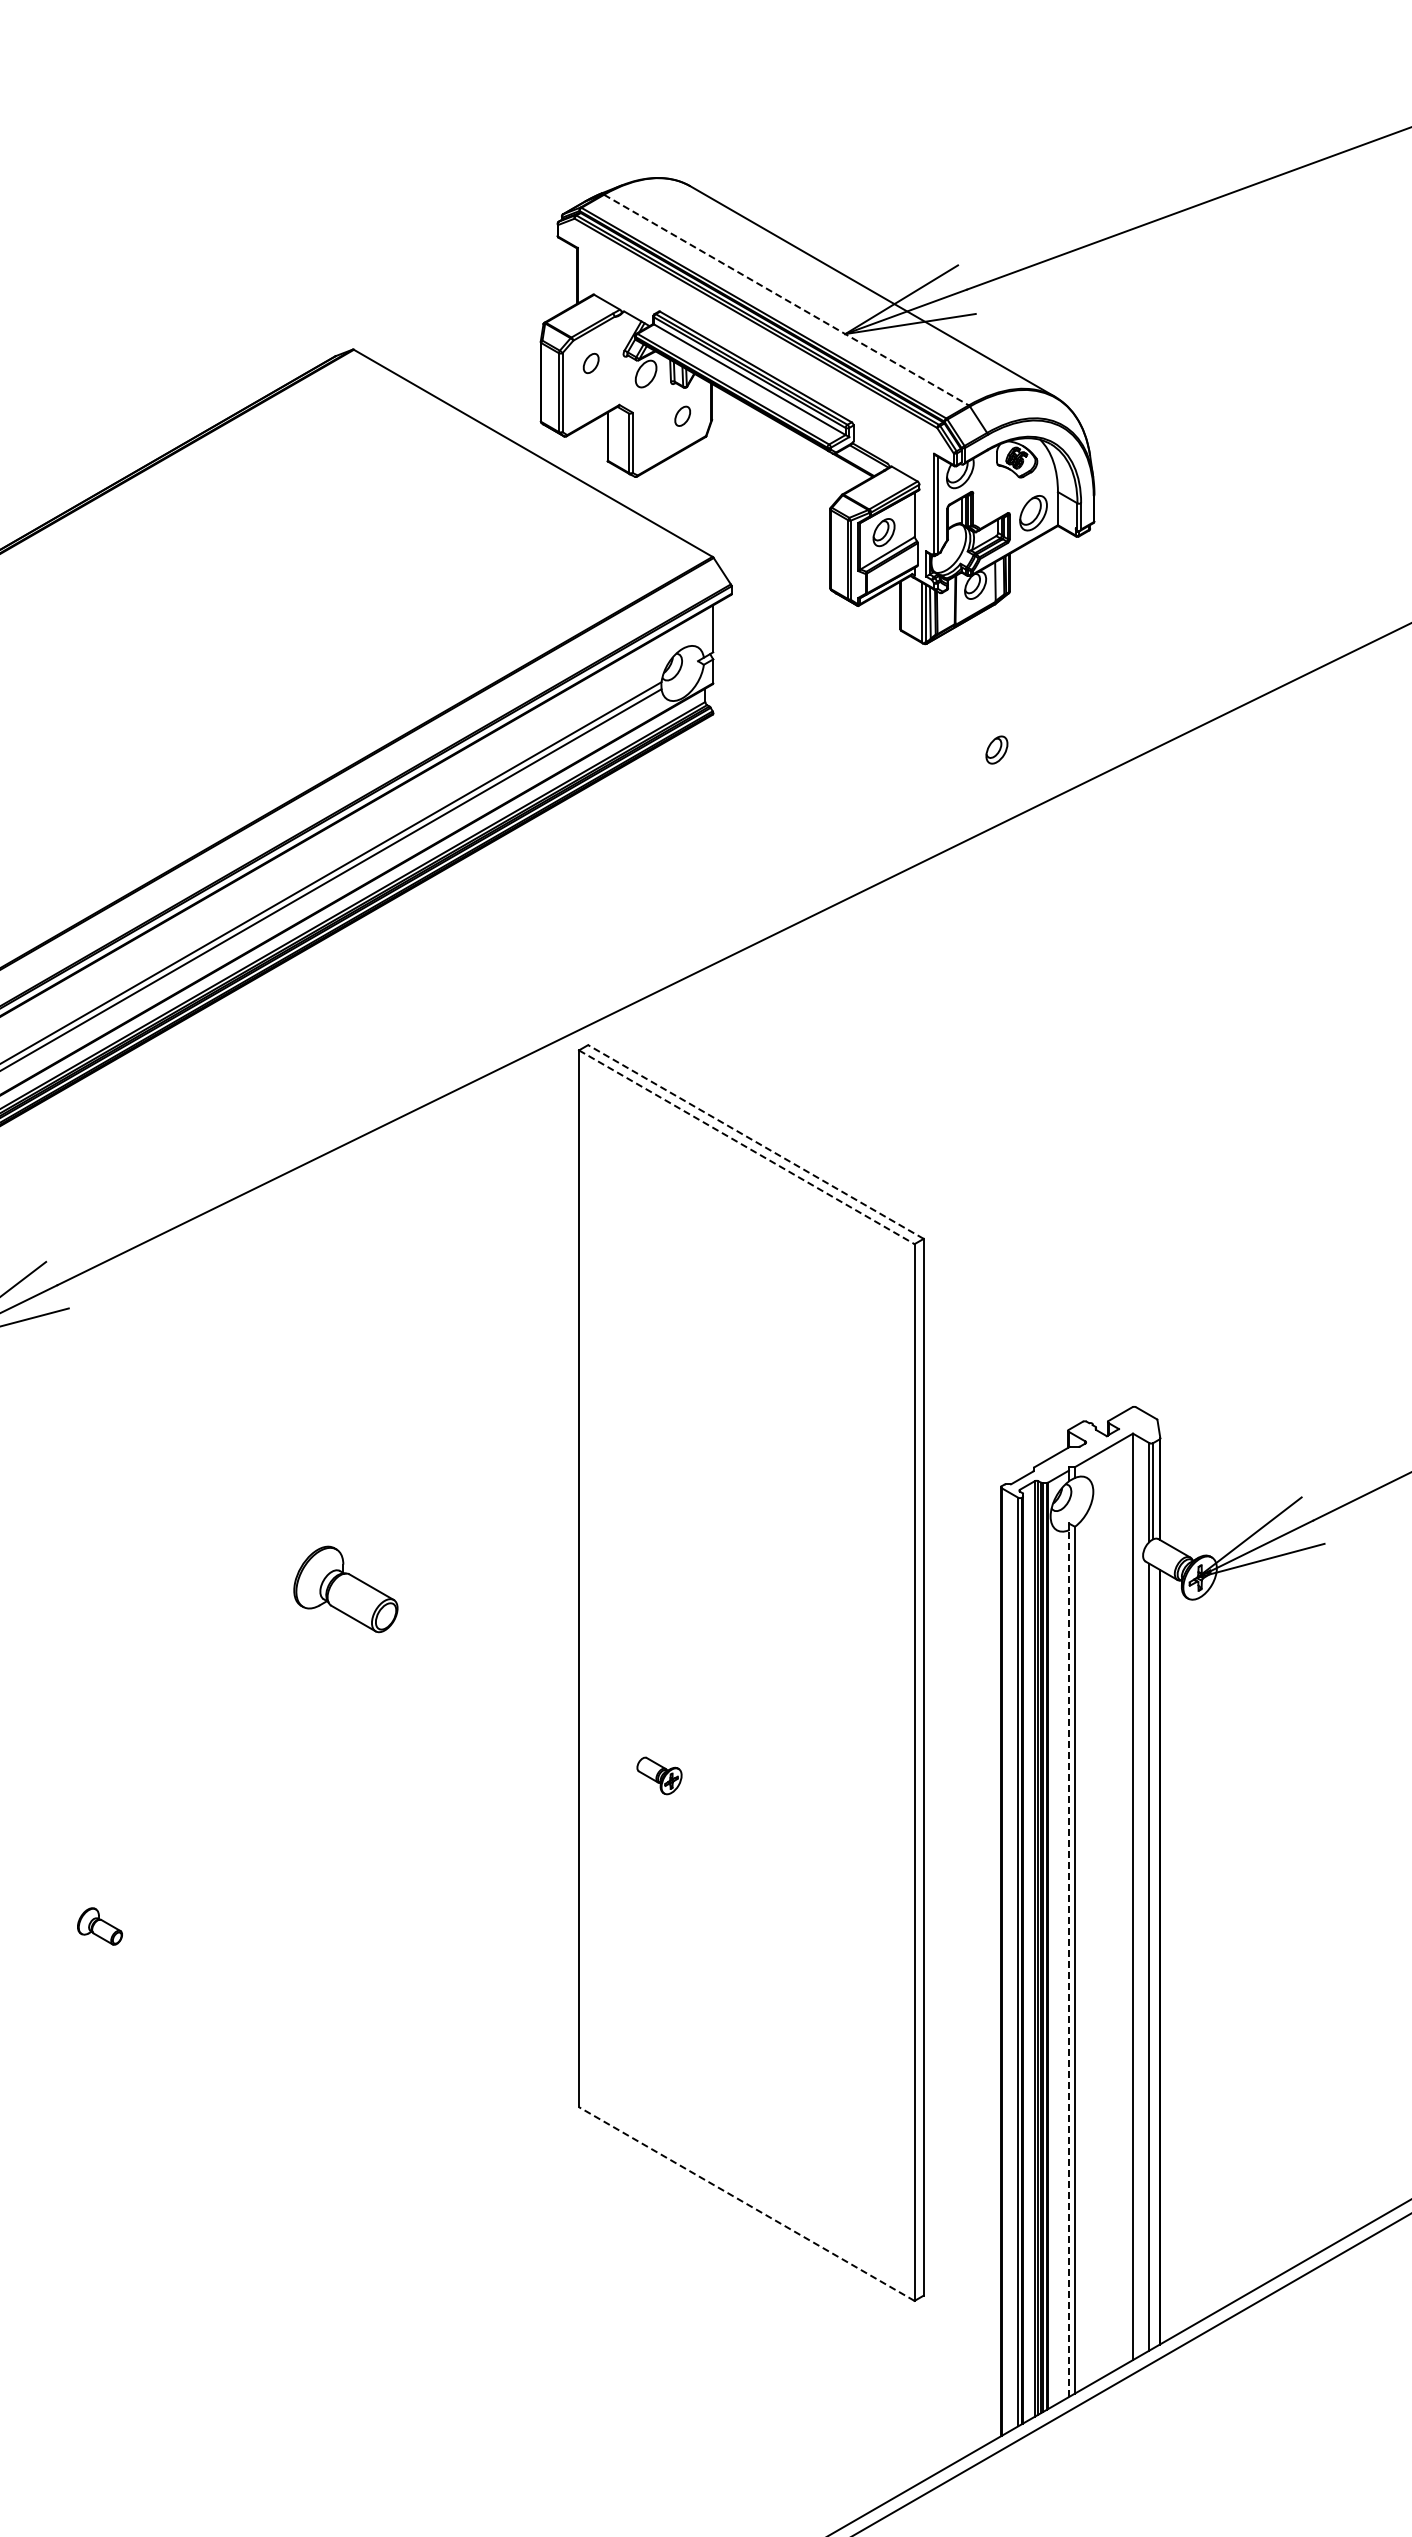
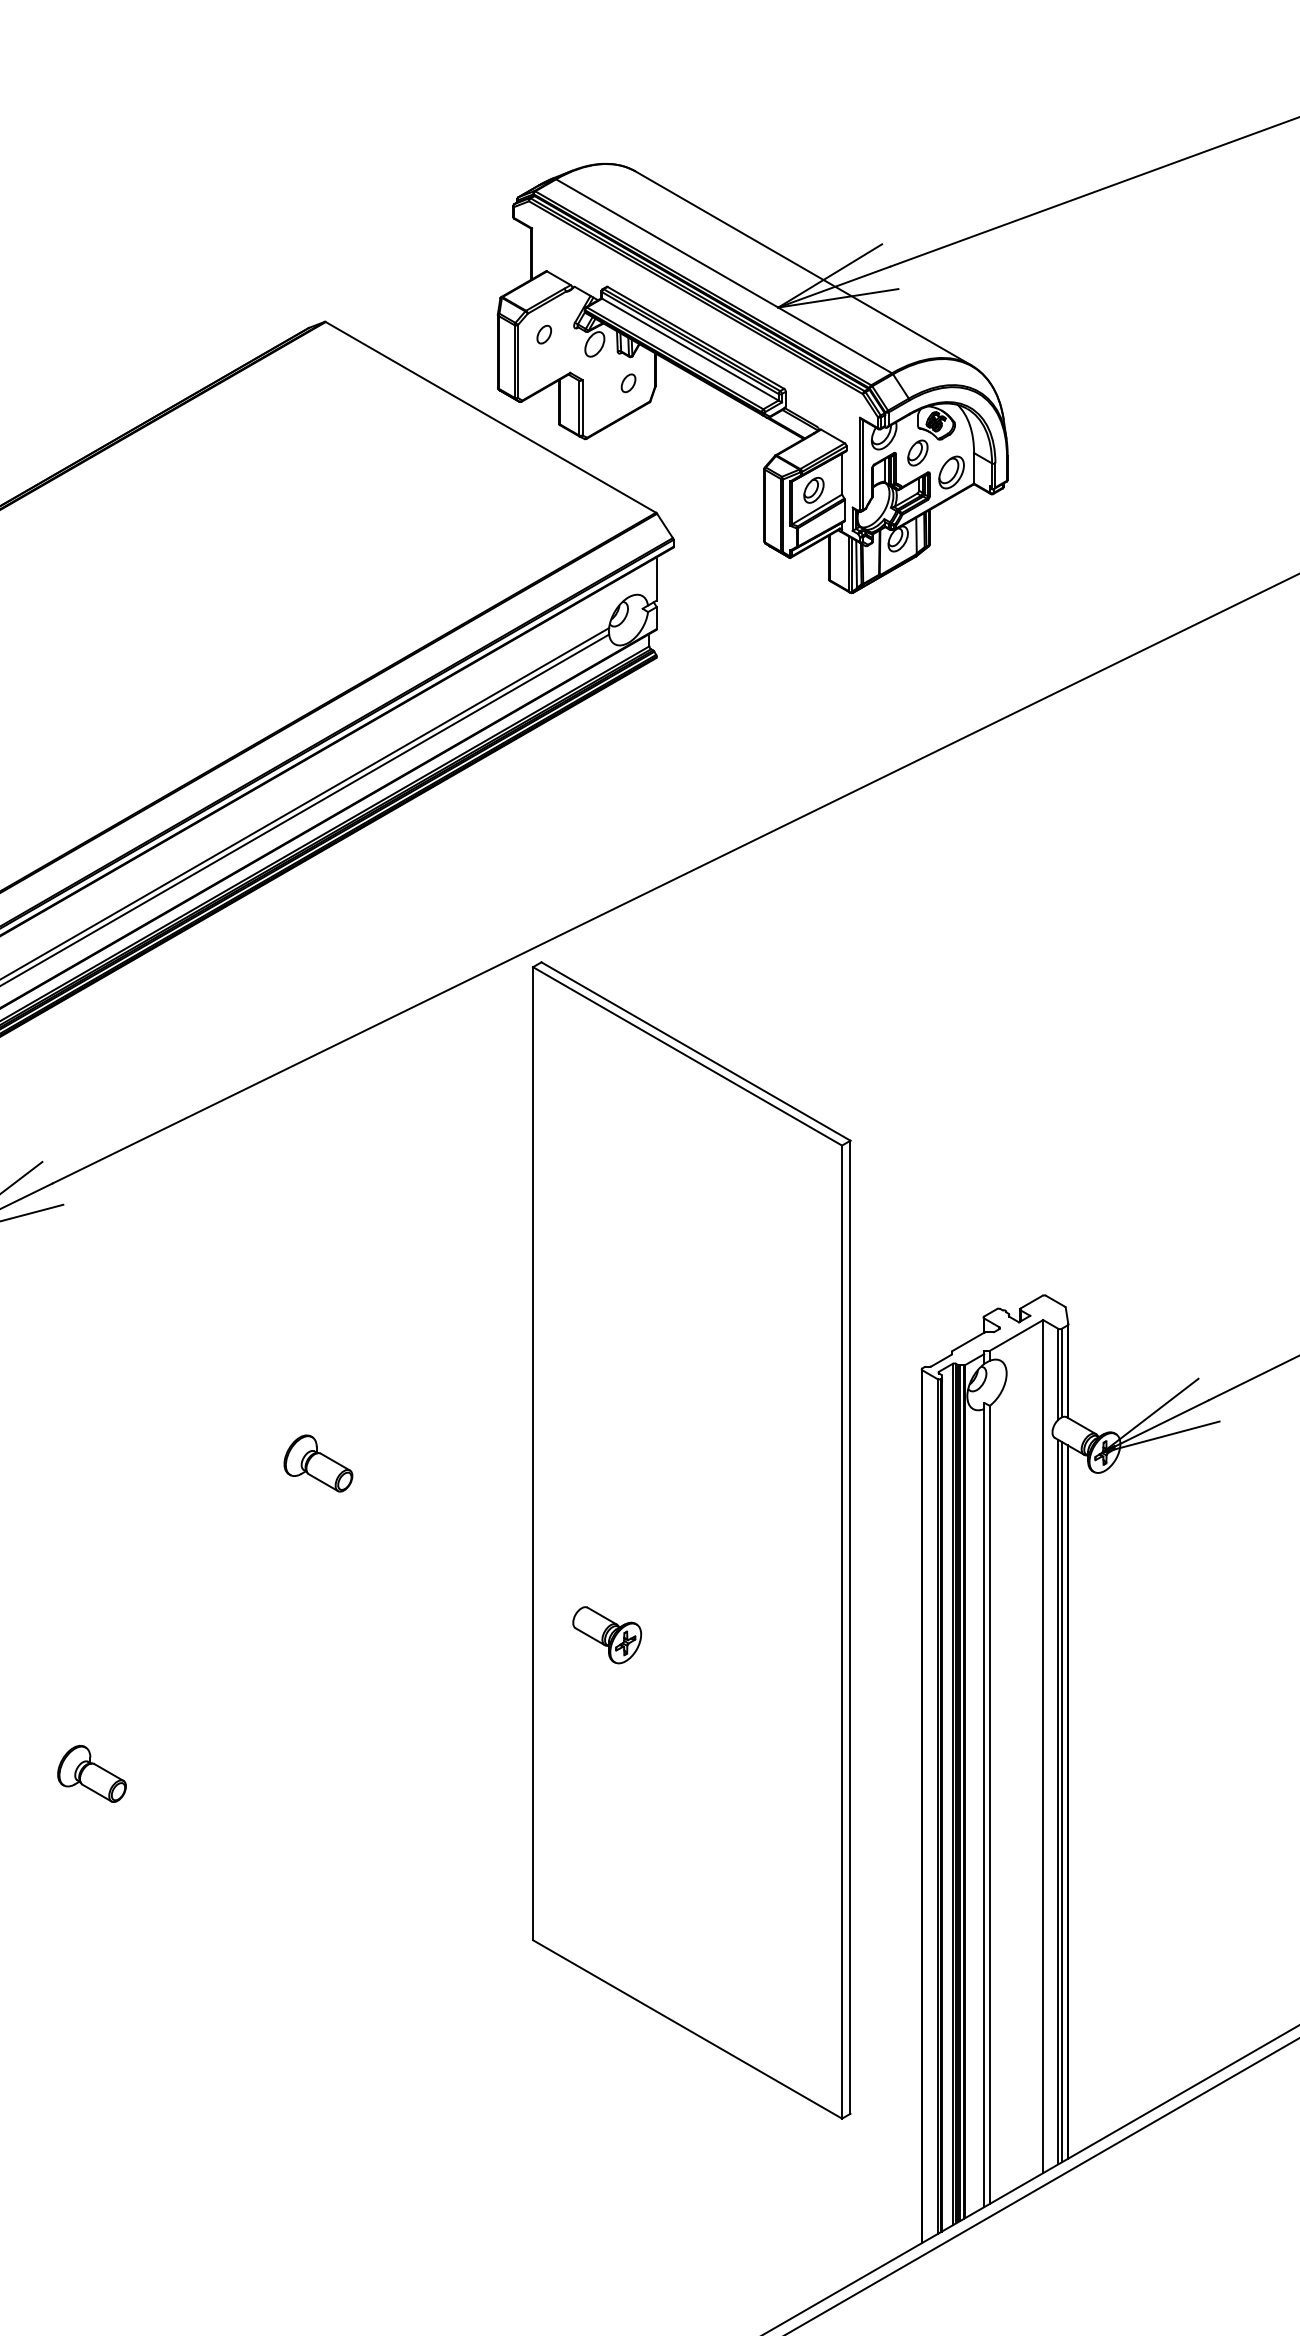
line: (786, 300) -> (724, 276), dashed -> solid
part: (996, 749) -> (917, 452), moved
line: (755, 1141) -> (695, 1051), dashed -> solid
line: (746, 1147) -> (687, 1056), dashed -> solid
part: (345, 1589) -> (318, 1463), size x0.71
part: (659, 1775) -> (607, 1634), size x1.67
part: (99, 1926) -> (91, 1773), size x1.67
line: (1153, 1956) -> (1062, 1801), added
line: (1068, 1963) -> (983, 1807), dashed -> solid
line: (746, 2204) -> (687, 2029), dashed -> solid

